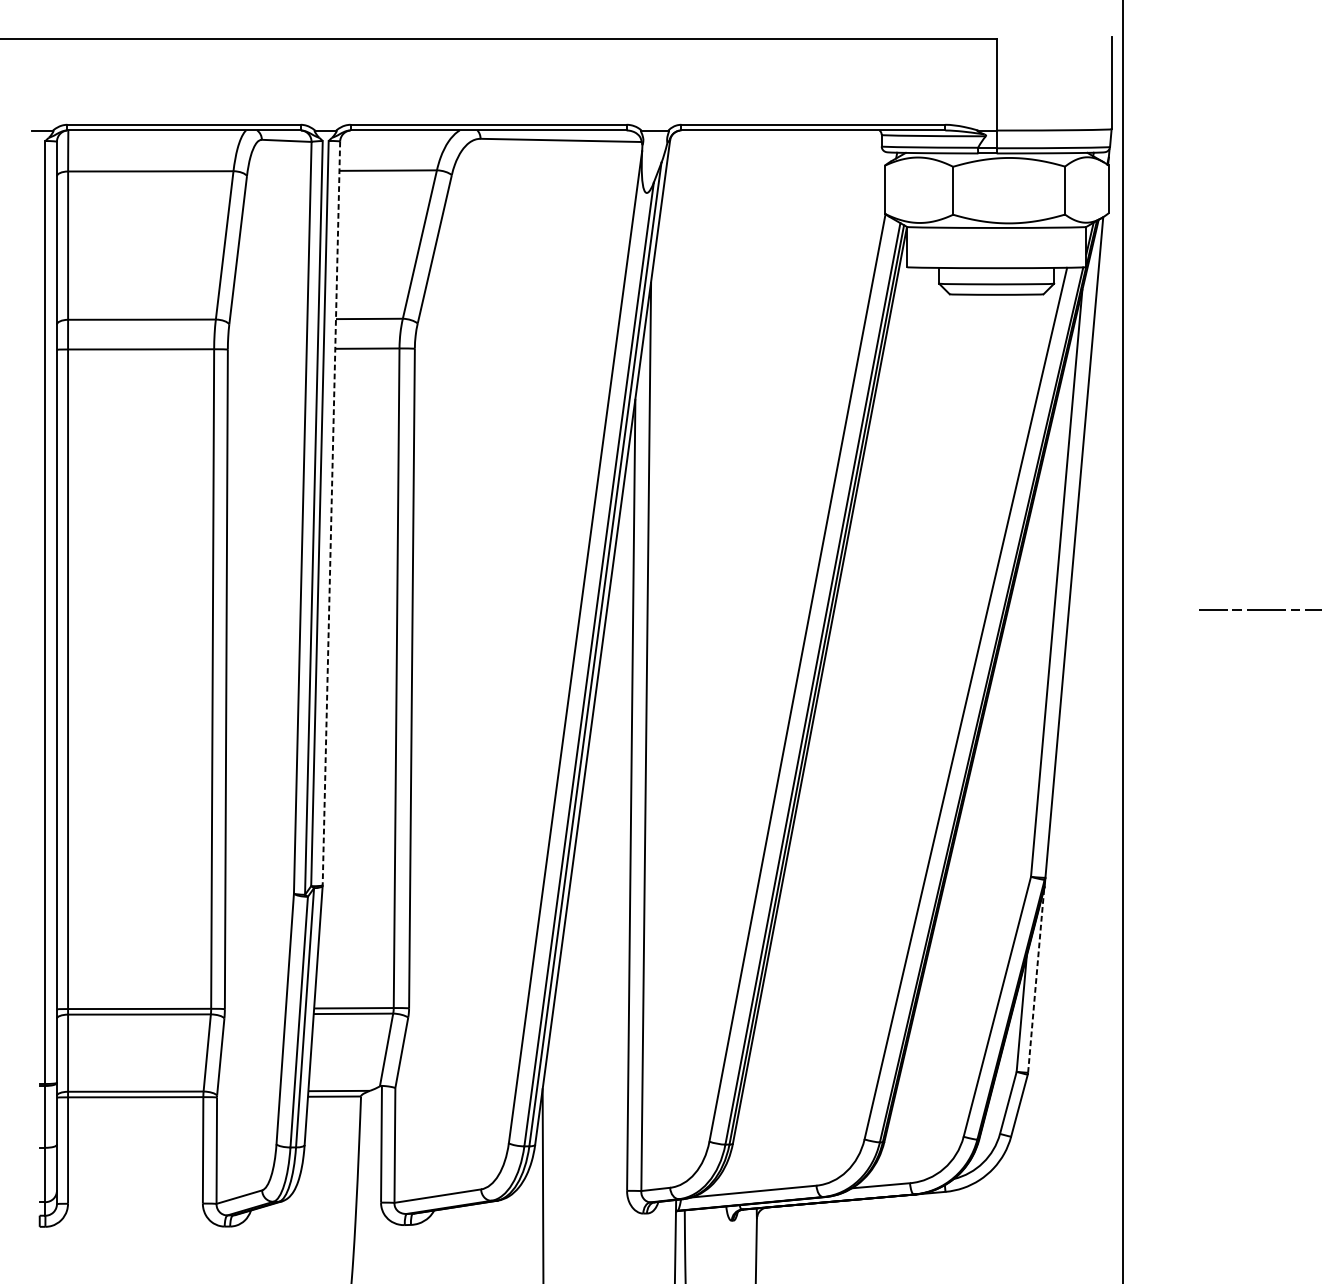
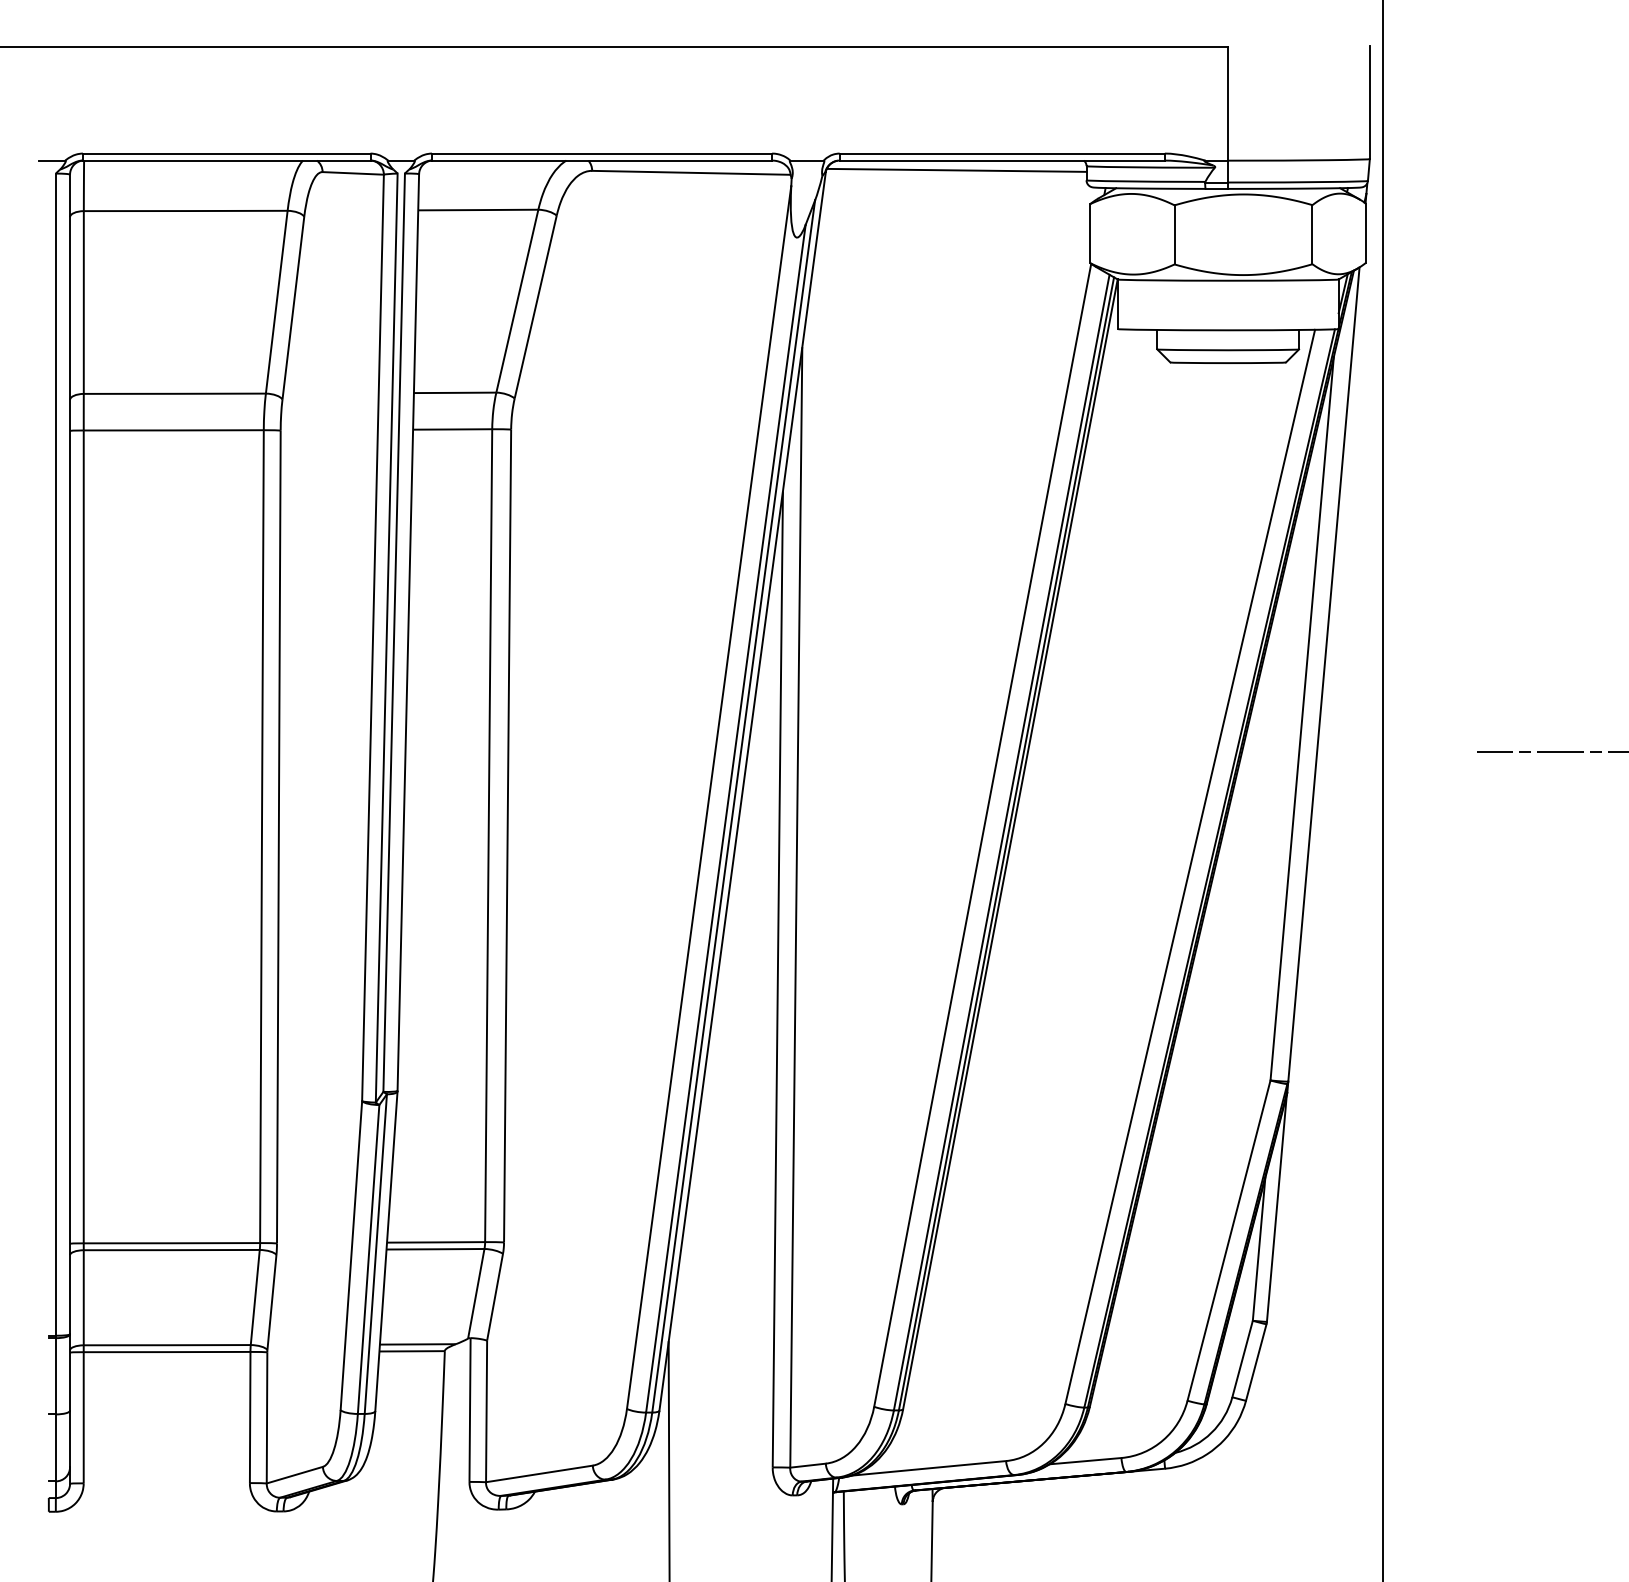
line: (776, 137) -> (956, 169), added
line: (331, 514) -> (408, 633), dashed -> solid
line: (1035, 980) -> (1276, 1208), dashed -> solid

